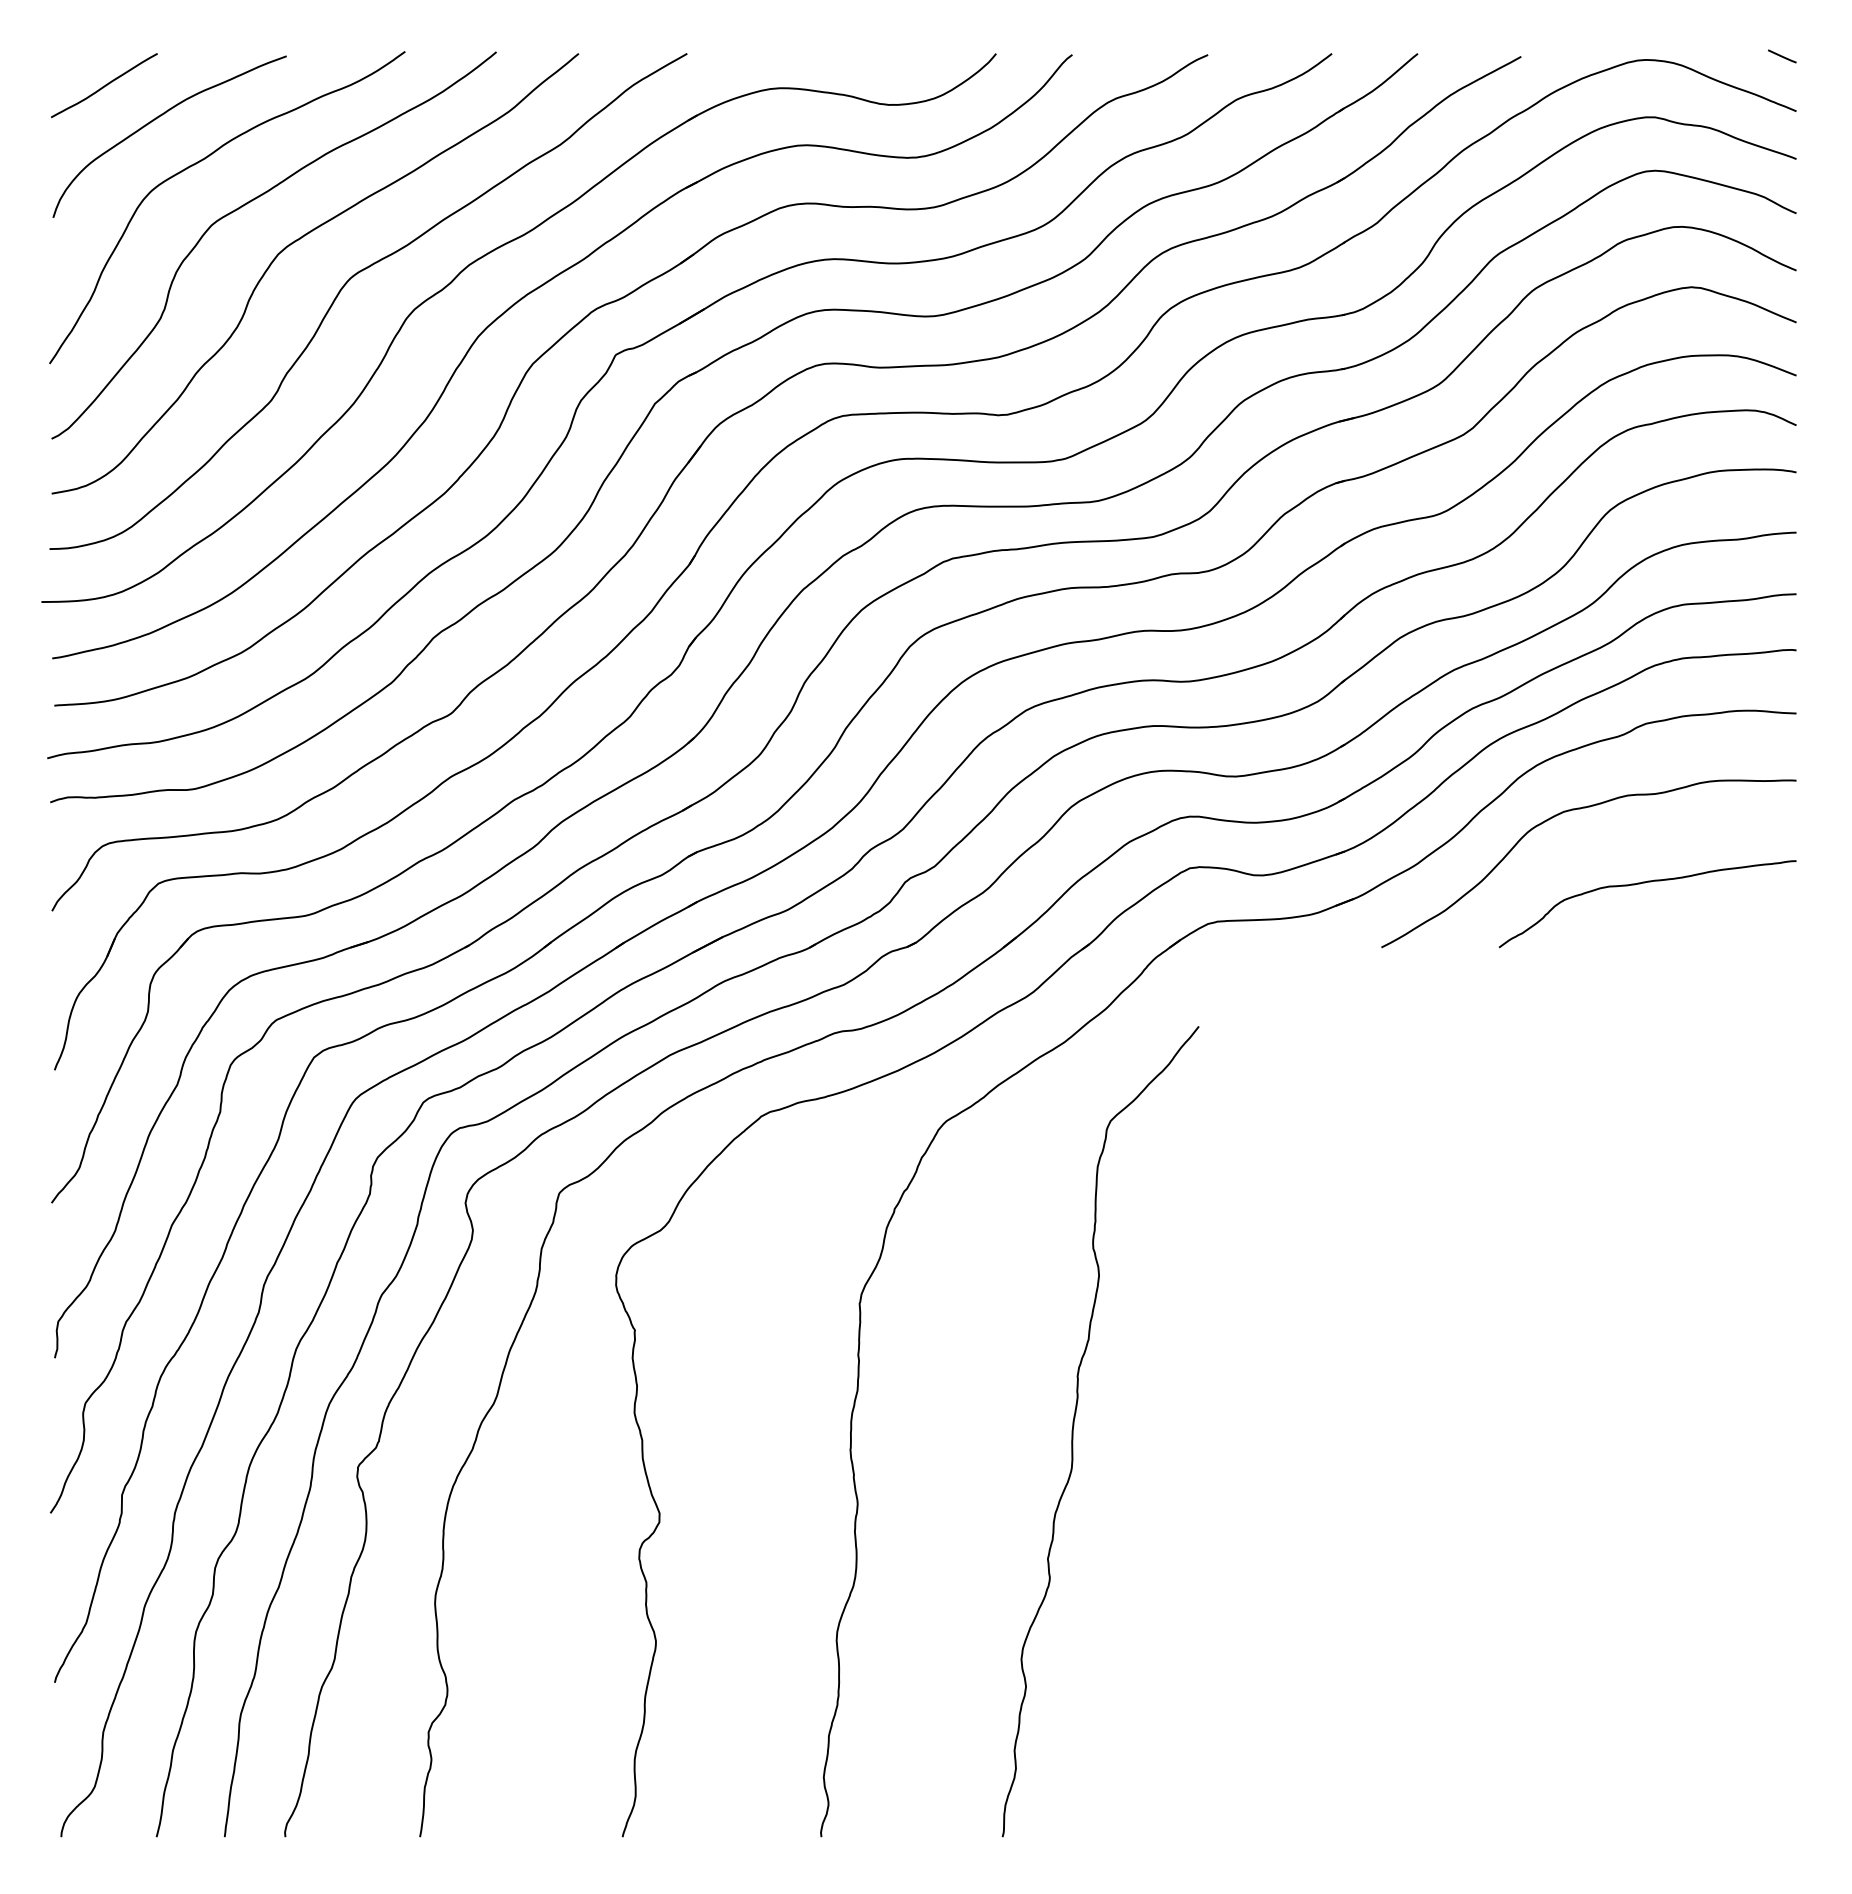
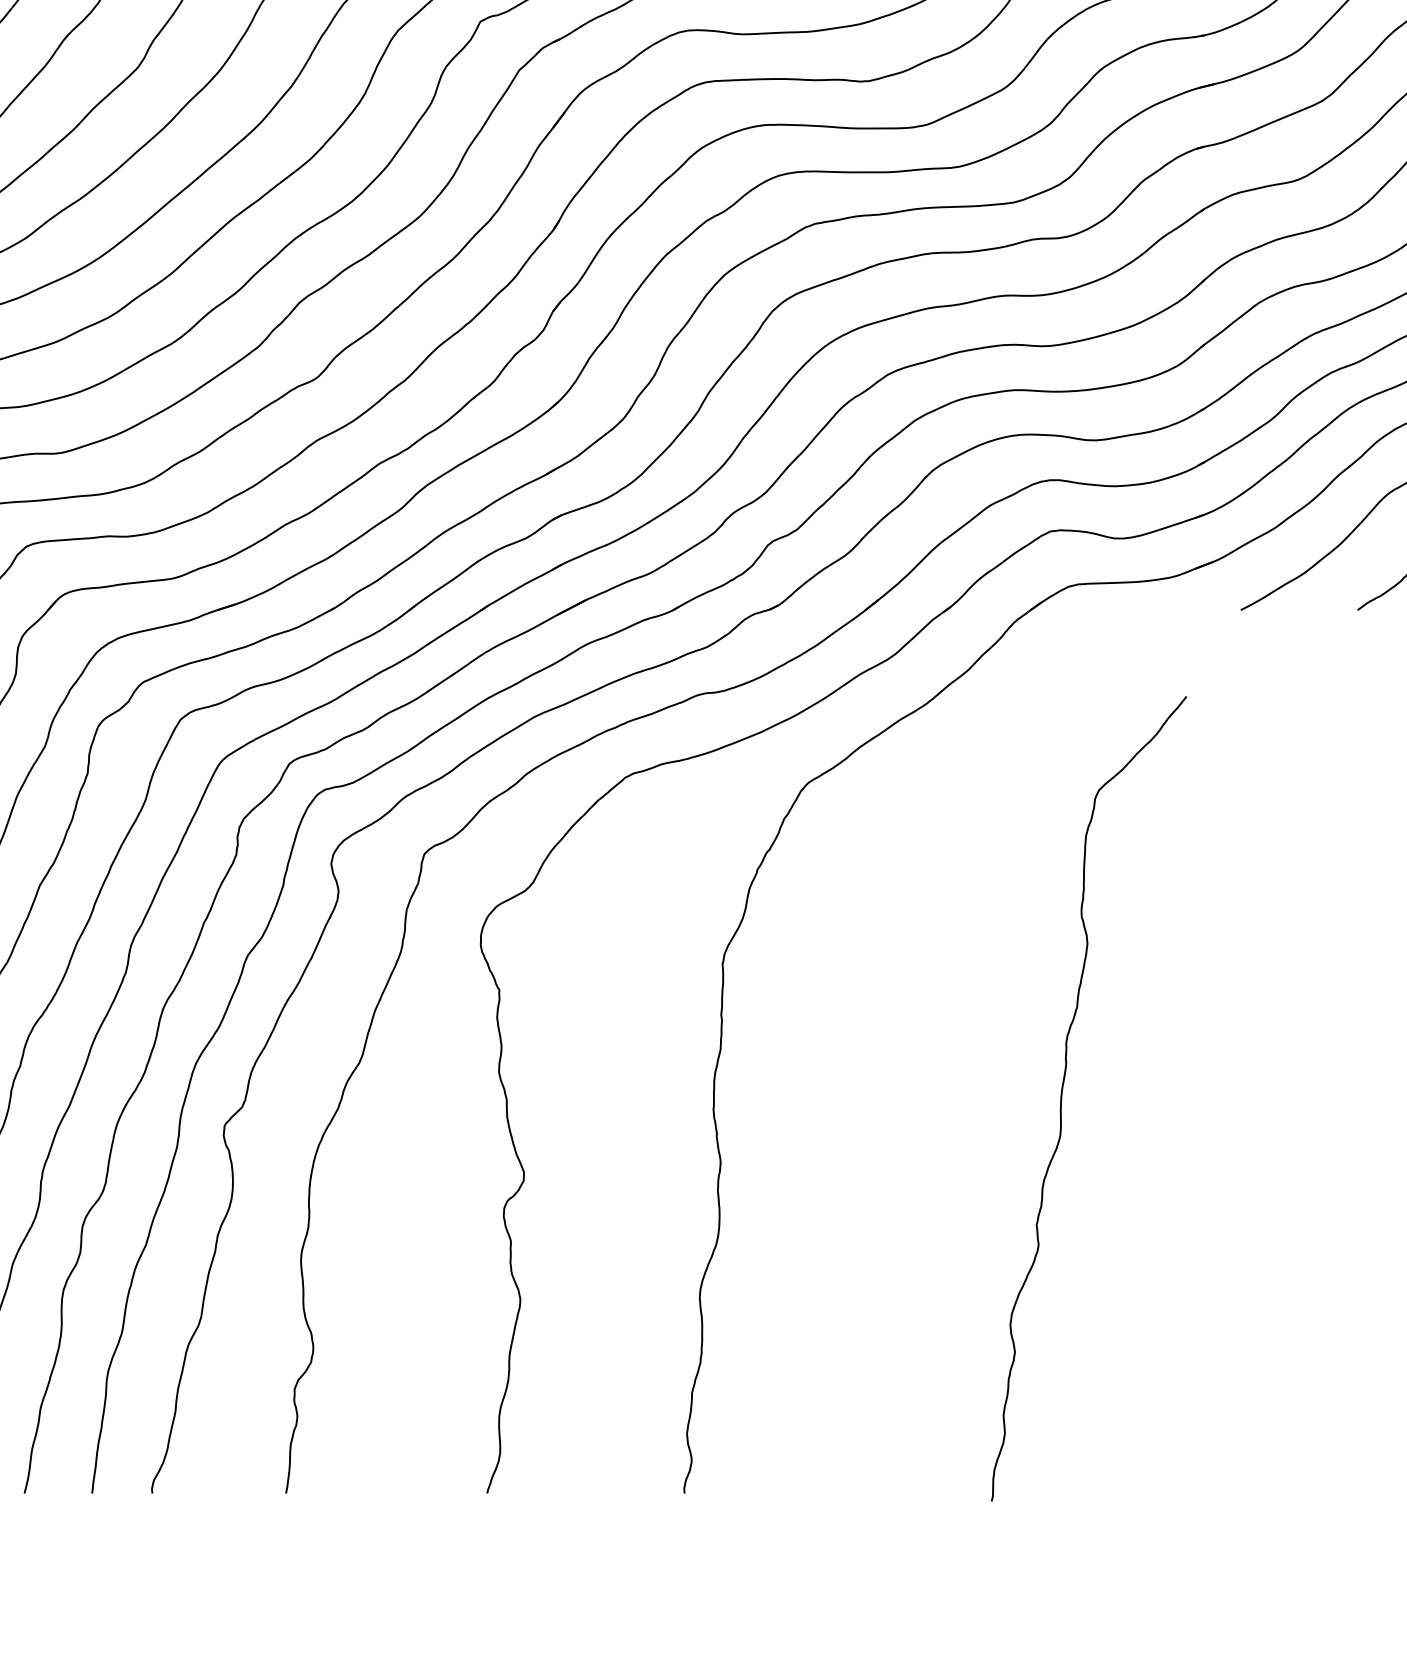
curve: (1074, 1425) -> (1063, 1092), moved

